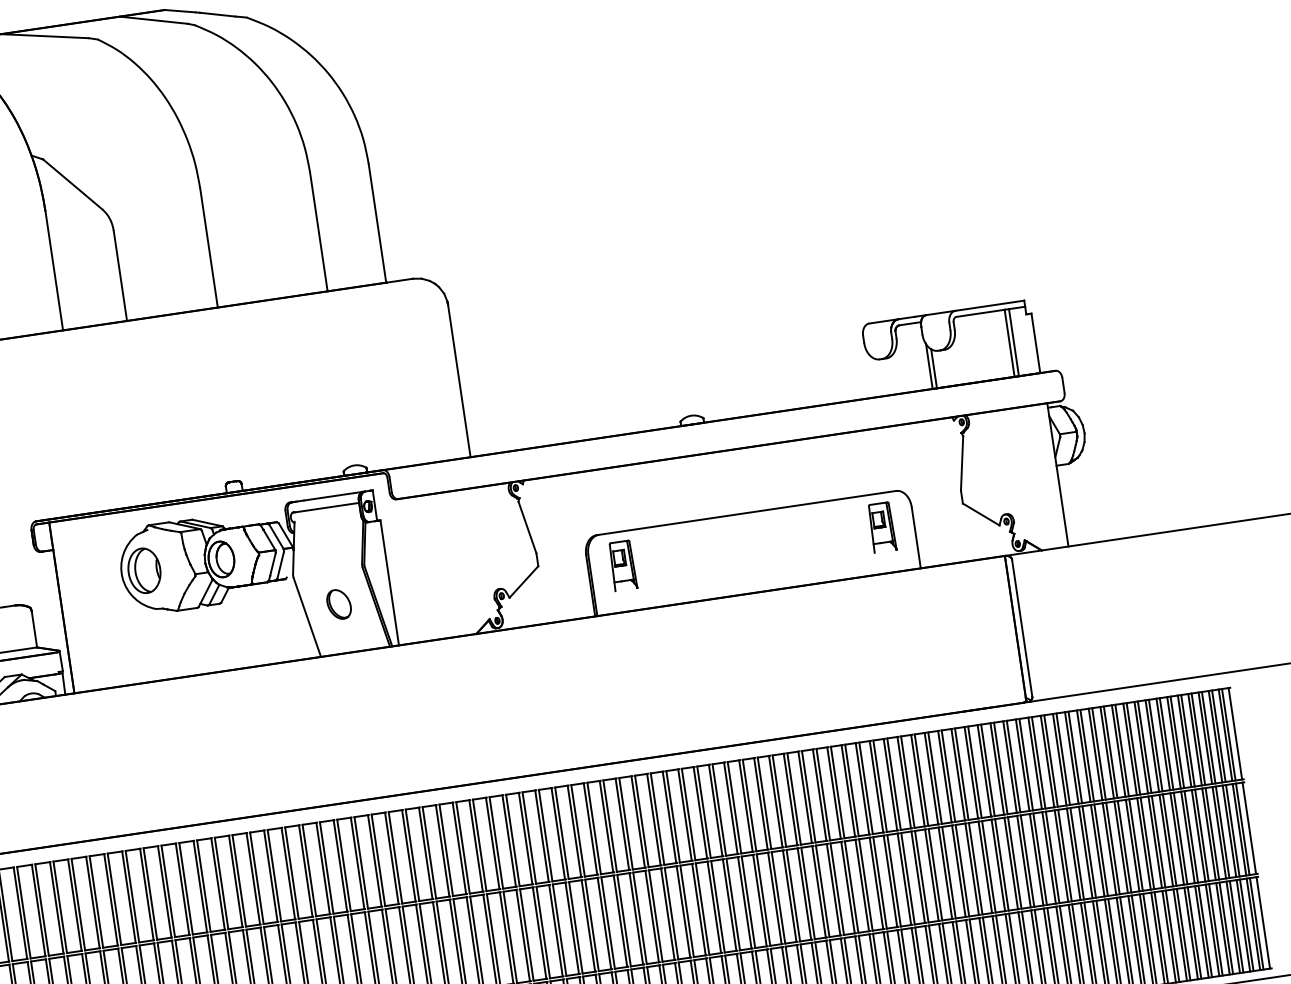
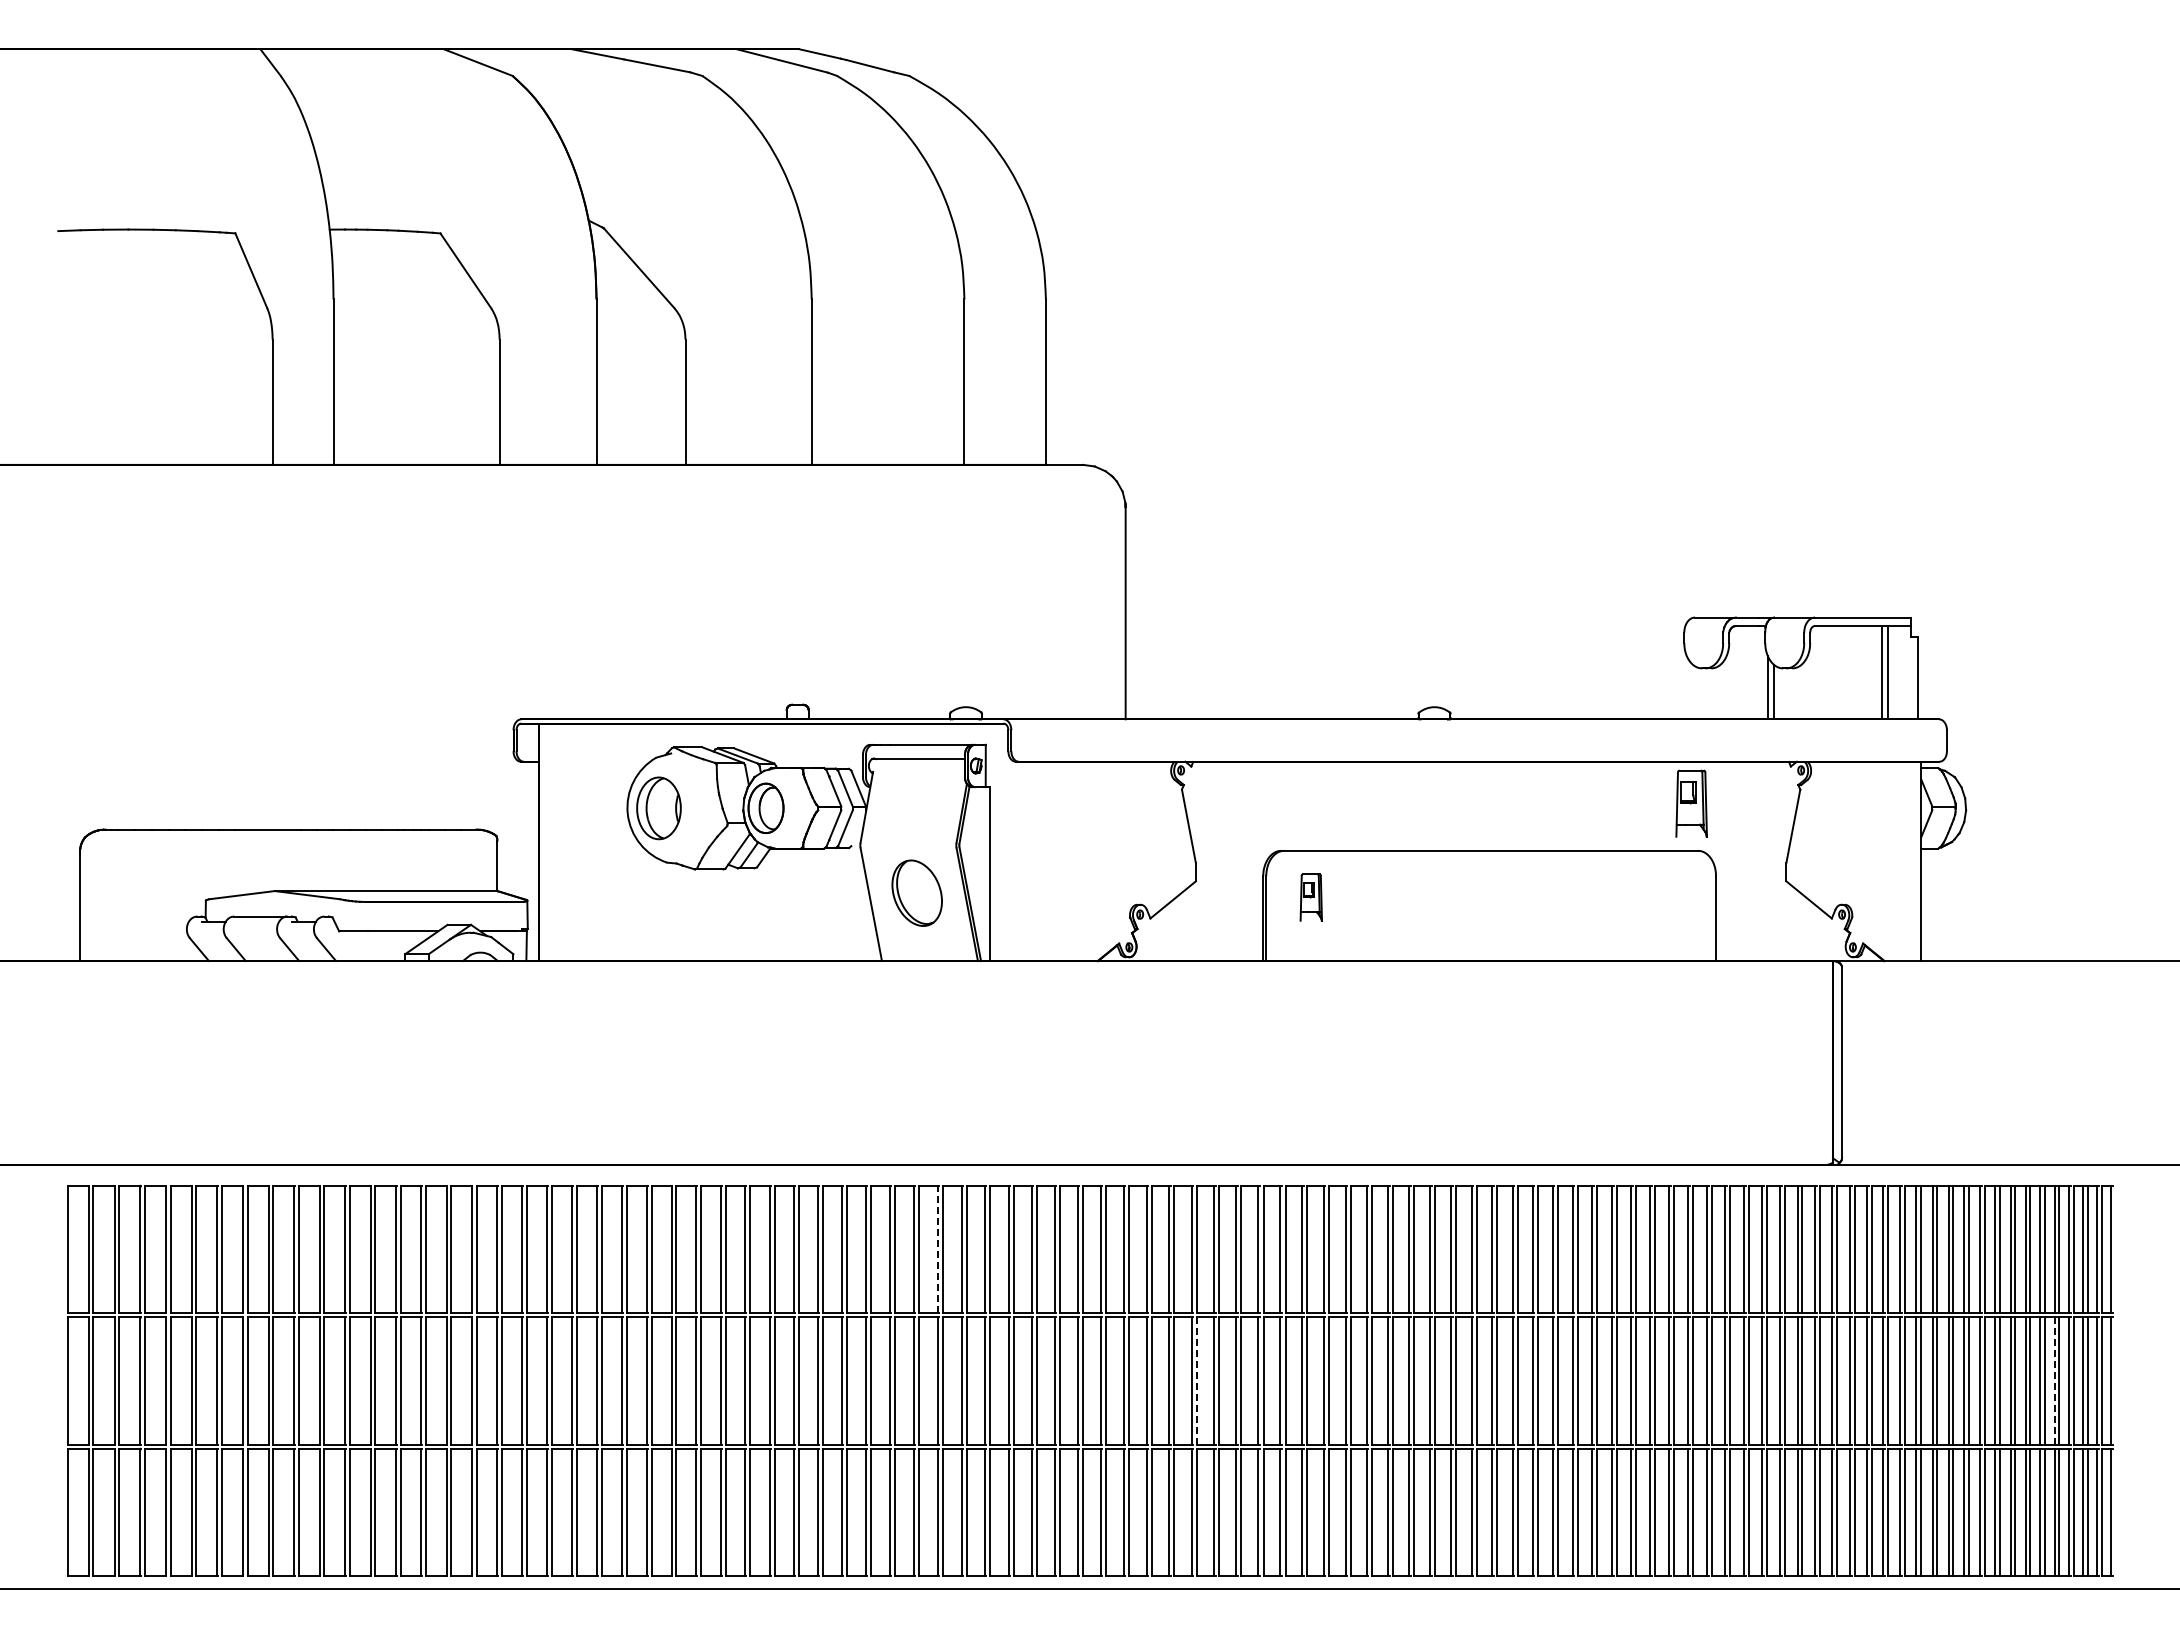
part: (882, 527) -> (1691, 803), moved
part: (623, 565) -> (1311, 897), size x0.7
part: (338, 604) -> (916, 893), size x1.6
line: (1208, 834) -> (2054, 1380), solid -> dashed
line: (391, 858) -> (937, 1249), solid -> dashed
line: (591, 925) -> (1196, 1380), solid -> dashed

